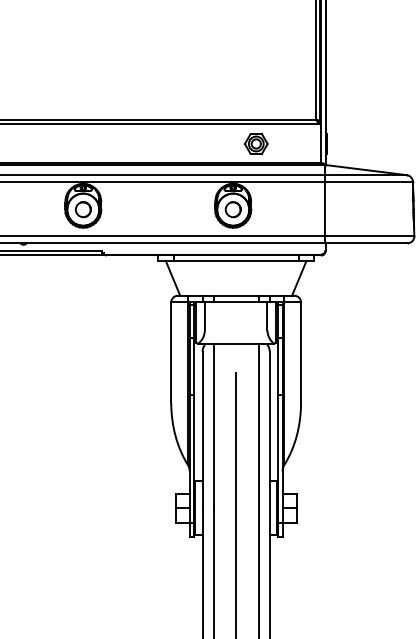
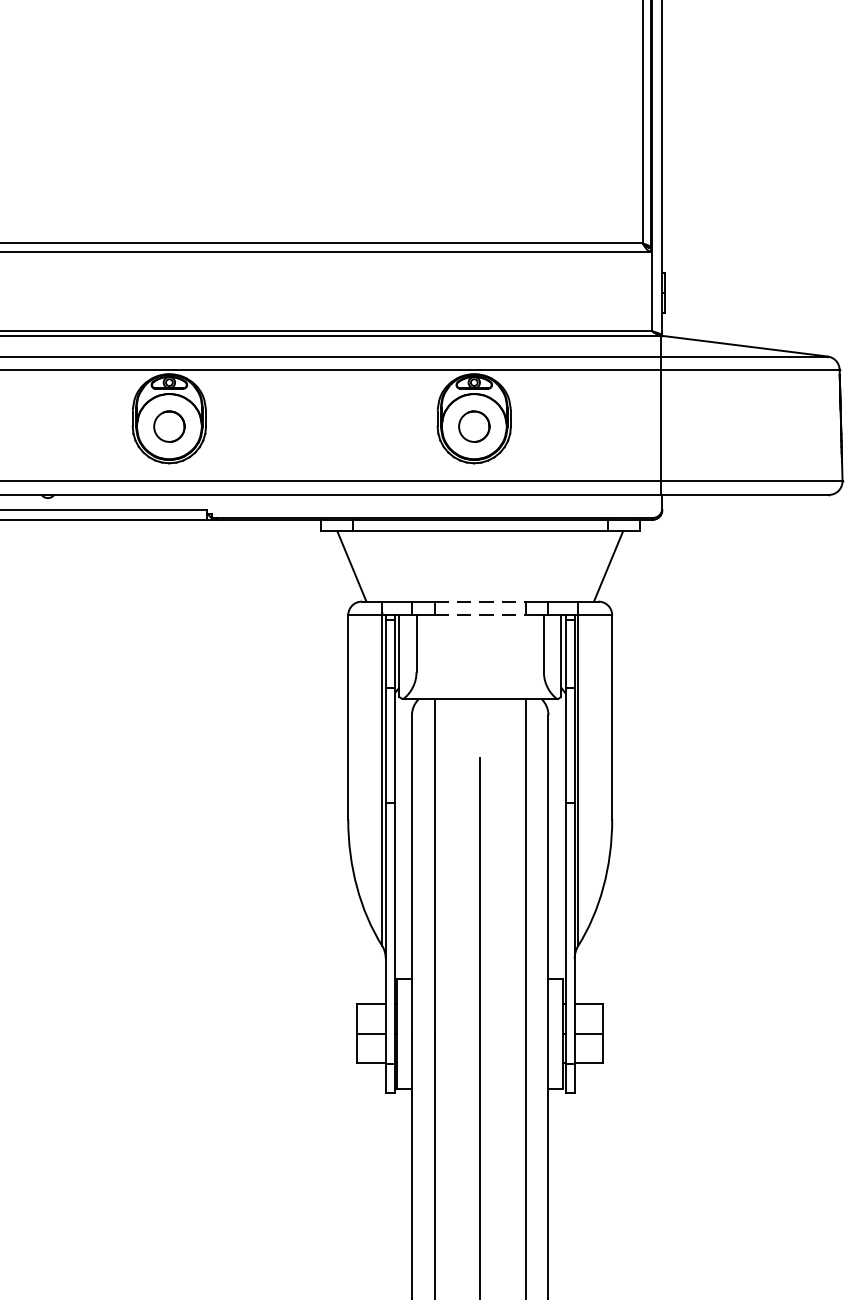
part: (255, 143) -> (519, 292), removed
line: (236, 295) -> (480, 601), solid -> dashed
line: (236, 302) -> (480, 615), solid -> dashed

